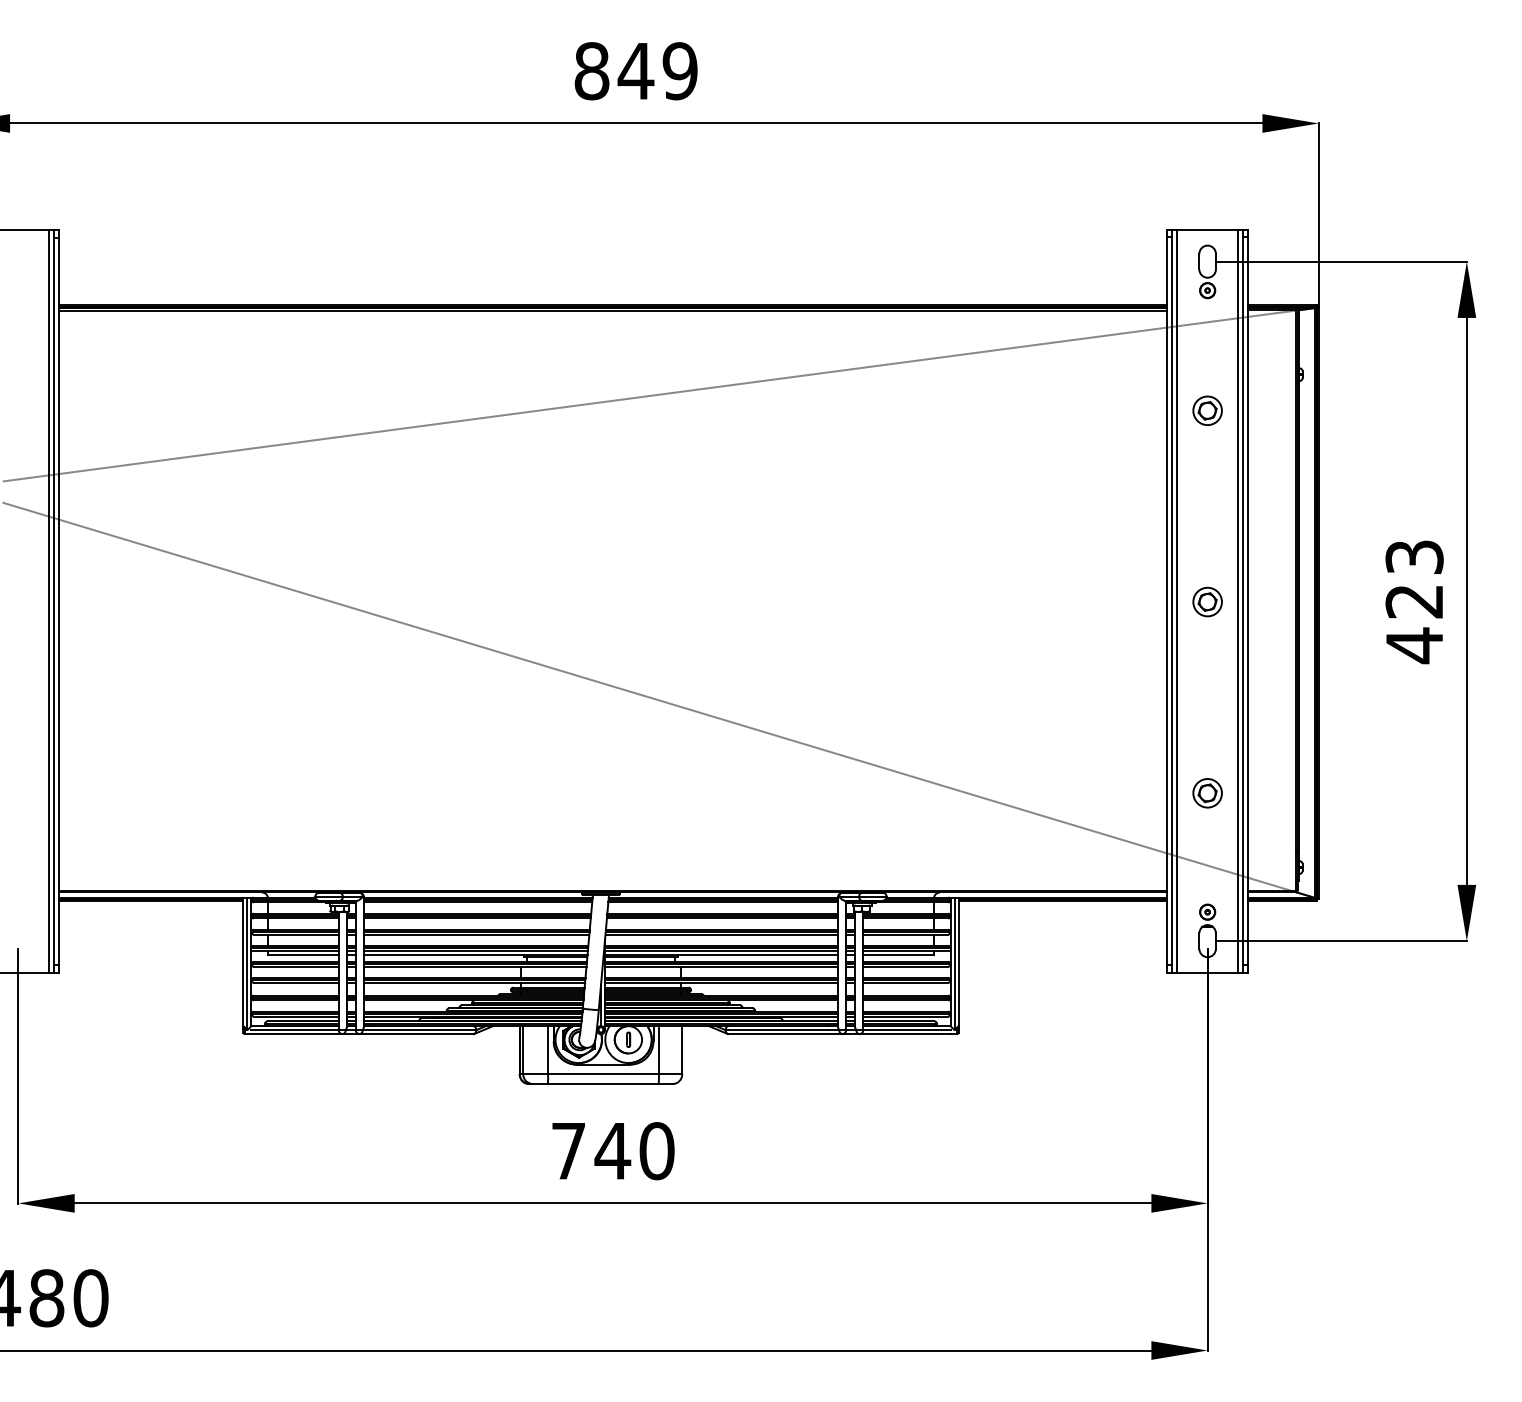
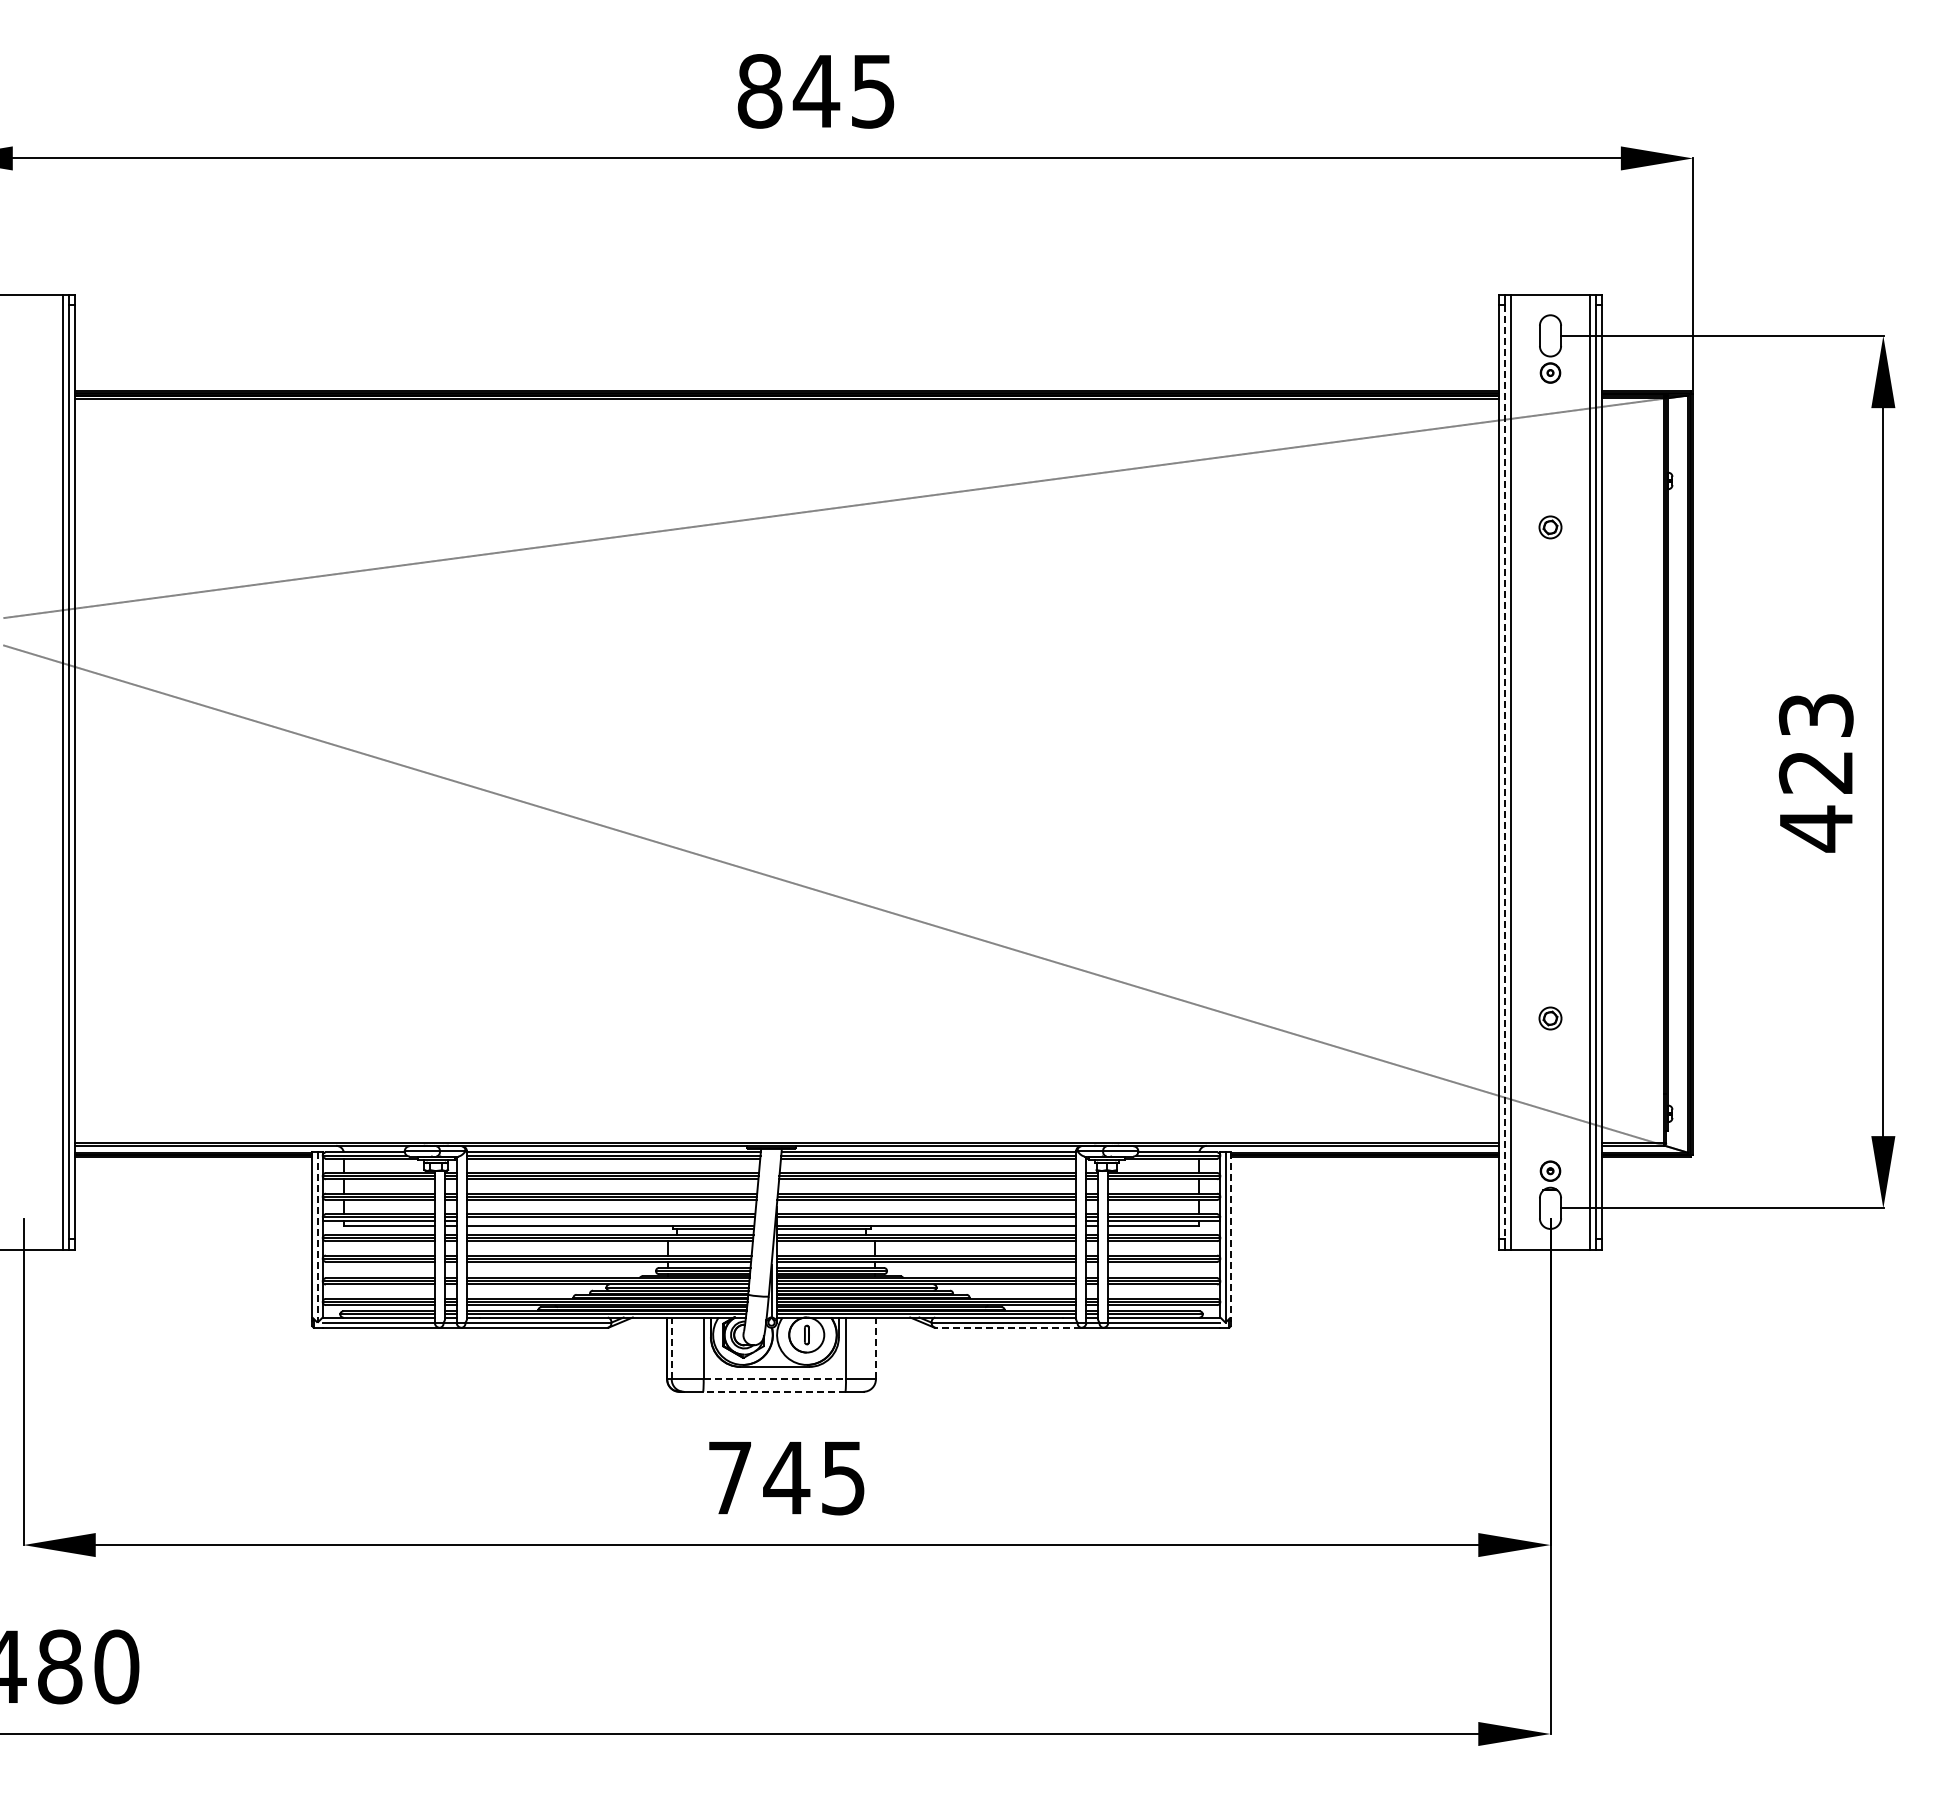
text: (679, 71) -> (872, 91), 849 -> 845
part: (1207, 410) -> (1550, 527), size x0.6
line: (1172, 601) -> (1505, 772), solid -> dashed
part: (1207, 601) -> (1550, 772), removed
part: (1207, 793) -> (1550, 1018), size x0.6
line: (475, 950) -> (610, 1220), removed
line: (721, 950) -> (926, 1220), removed
line: (958, 961) -> (1230, 1234), solid -> dashed
line: (247, 964) -> (317, 1238), solid -> dashed
line: (785, 1033) -> (1008, 1327), solid -> dashed
line: (523, 1050) -> (671, 1348), solid -> dashed
line: (681, 1050) -> (875, 1348), solid -> dashed
line: (604, 1074) -> (775, 1379), solid -> dashed
line: (602, 1083) -> (773, 1391), solid -> dashed
text: (657, 1150) -> (843, 1477), 740 -> 745

